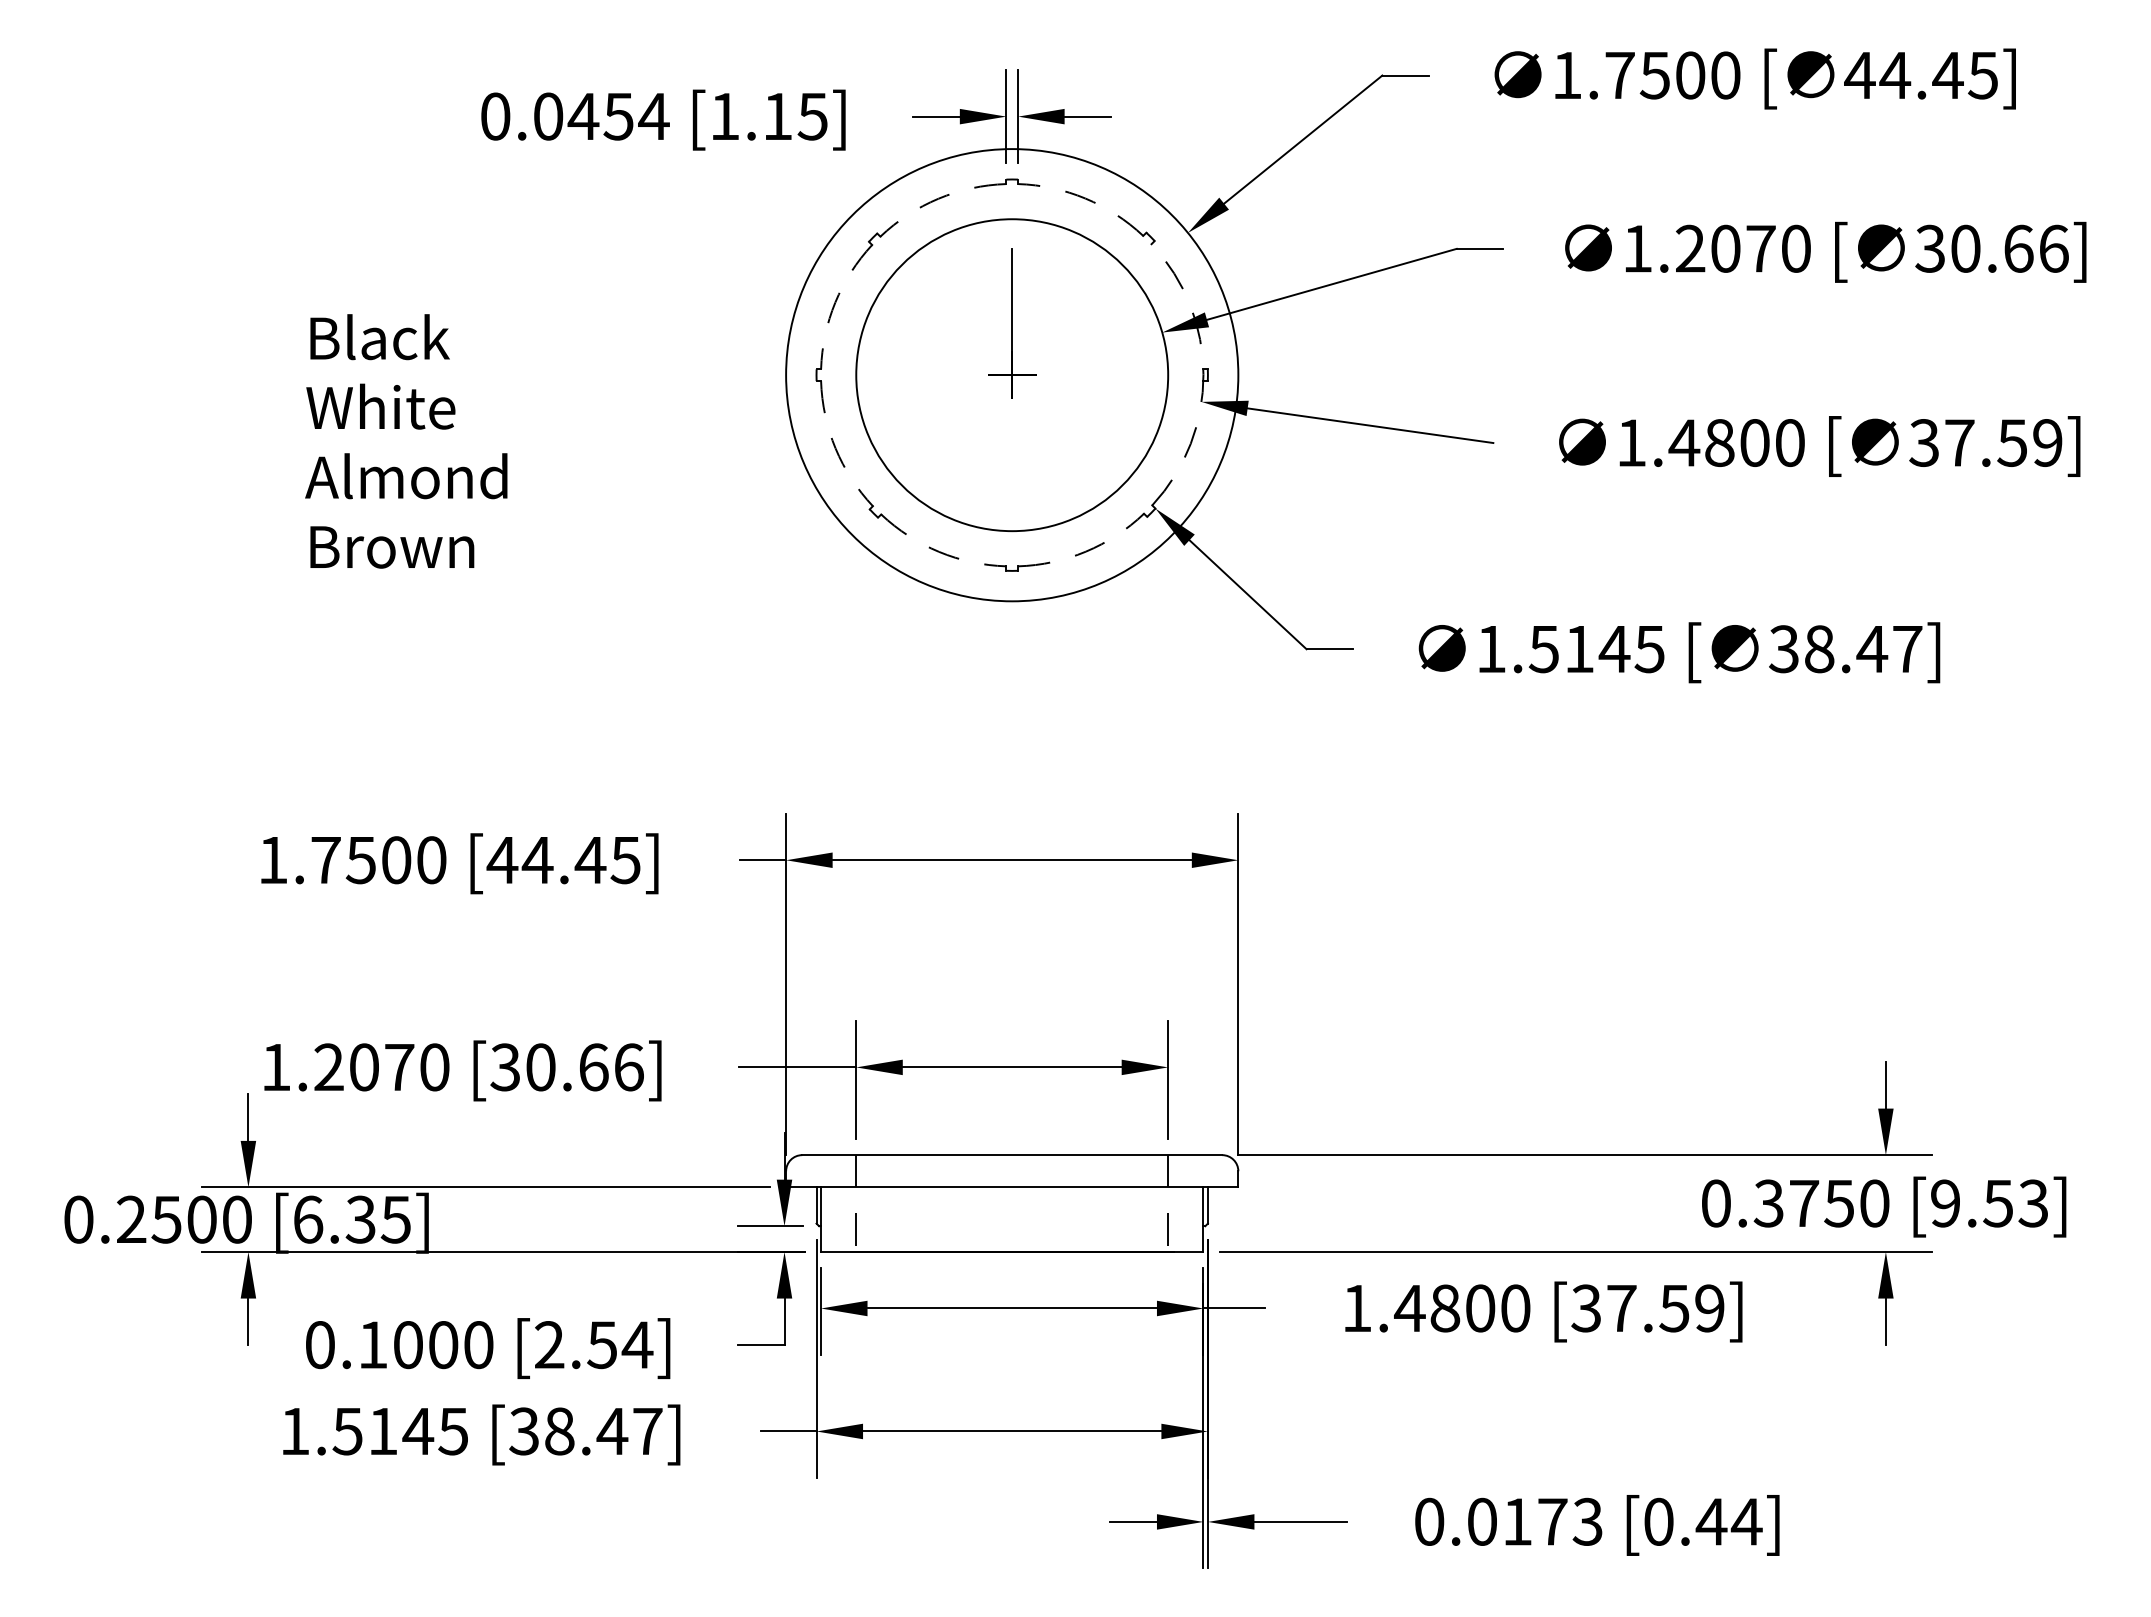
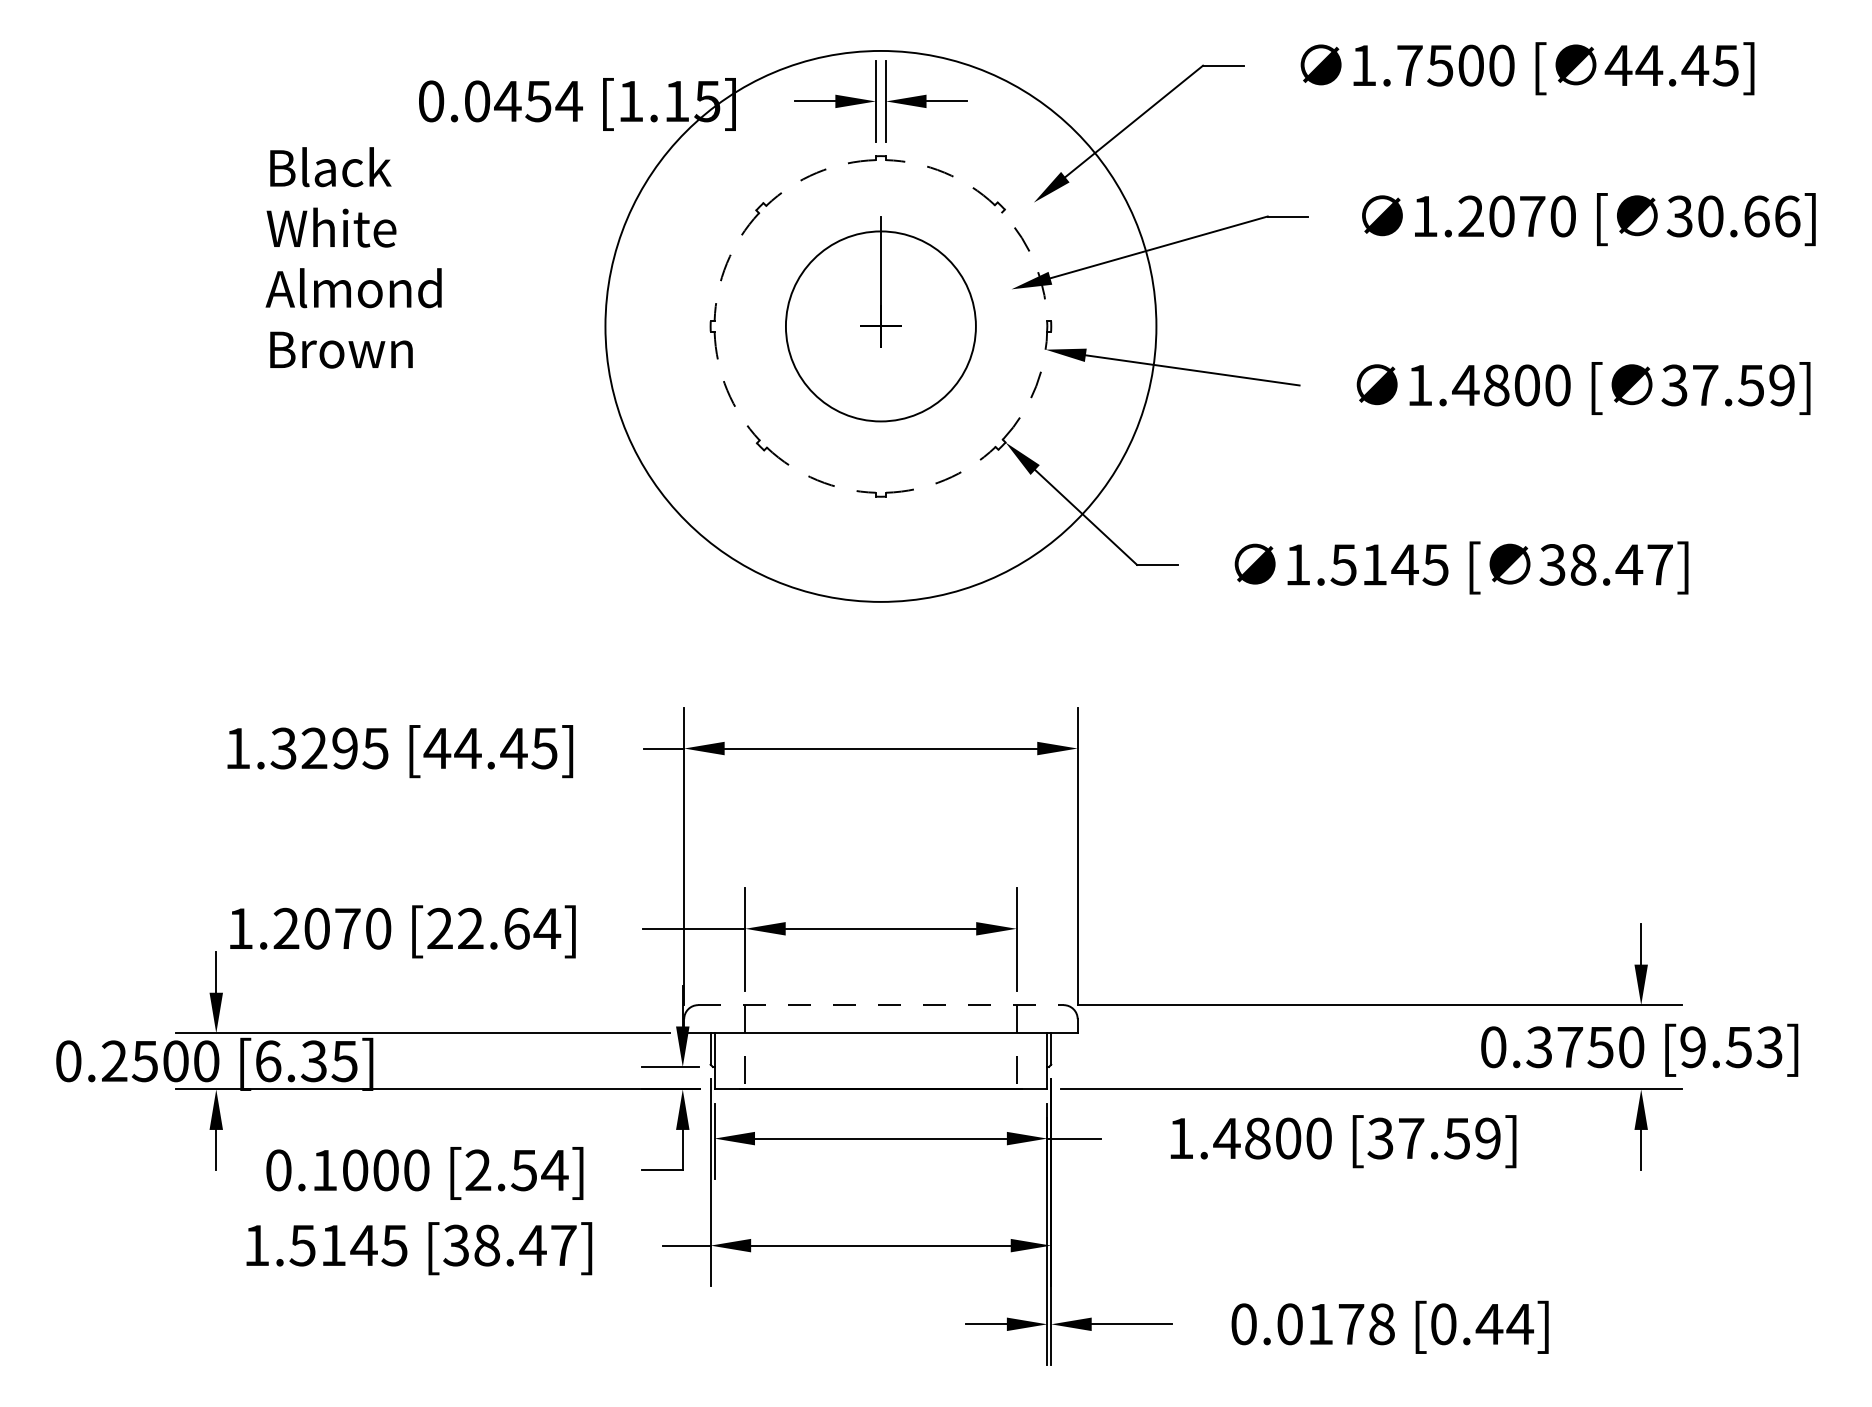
circle: (1012, 375) -> (881, 326), size x0.7
circle: (1012, 375) -> (881, 326), size x1.4
text: (406, 441) -> (353, 257), moved
text: (378, 860) -> (329, 748), 1.7500 -> 1.3295
text: (567, 1067) -> (493, 928), [30.66] -> [22.64]
line: (1012, 1155) -> (881, 1005), solid -> dashed
text: (1587, 1521) -> (1381, 1323), 0.0173 -> 0.0178

